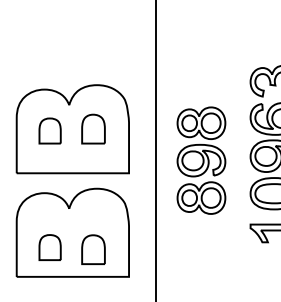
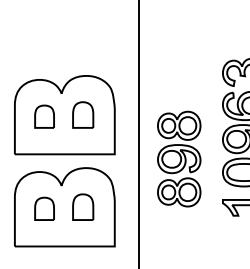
part: (201, 160) -> (179, 158), moved
part: (49, 247) -> (44, 208), moved
part: (93, 249) -> (83, 207), moved

